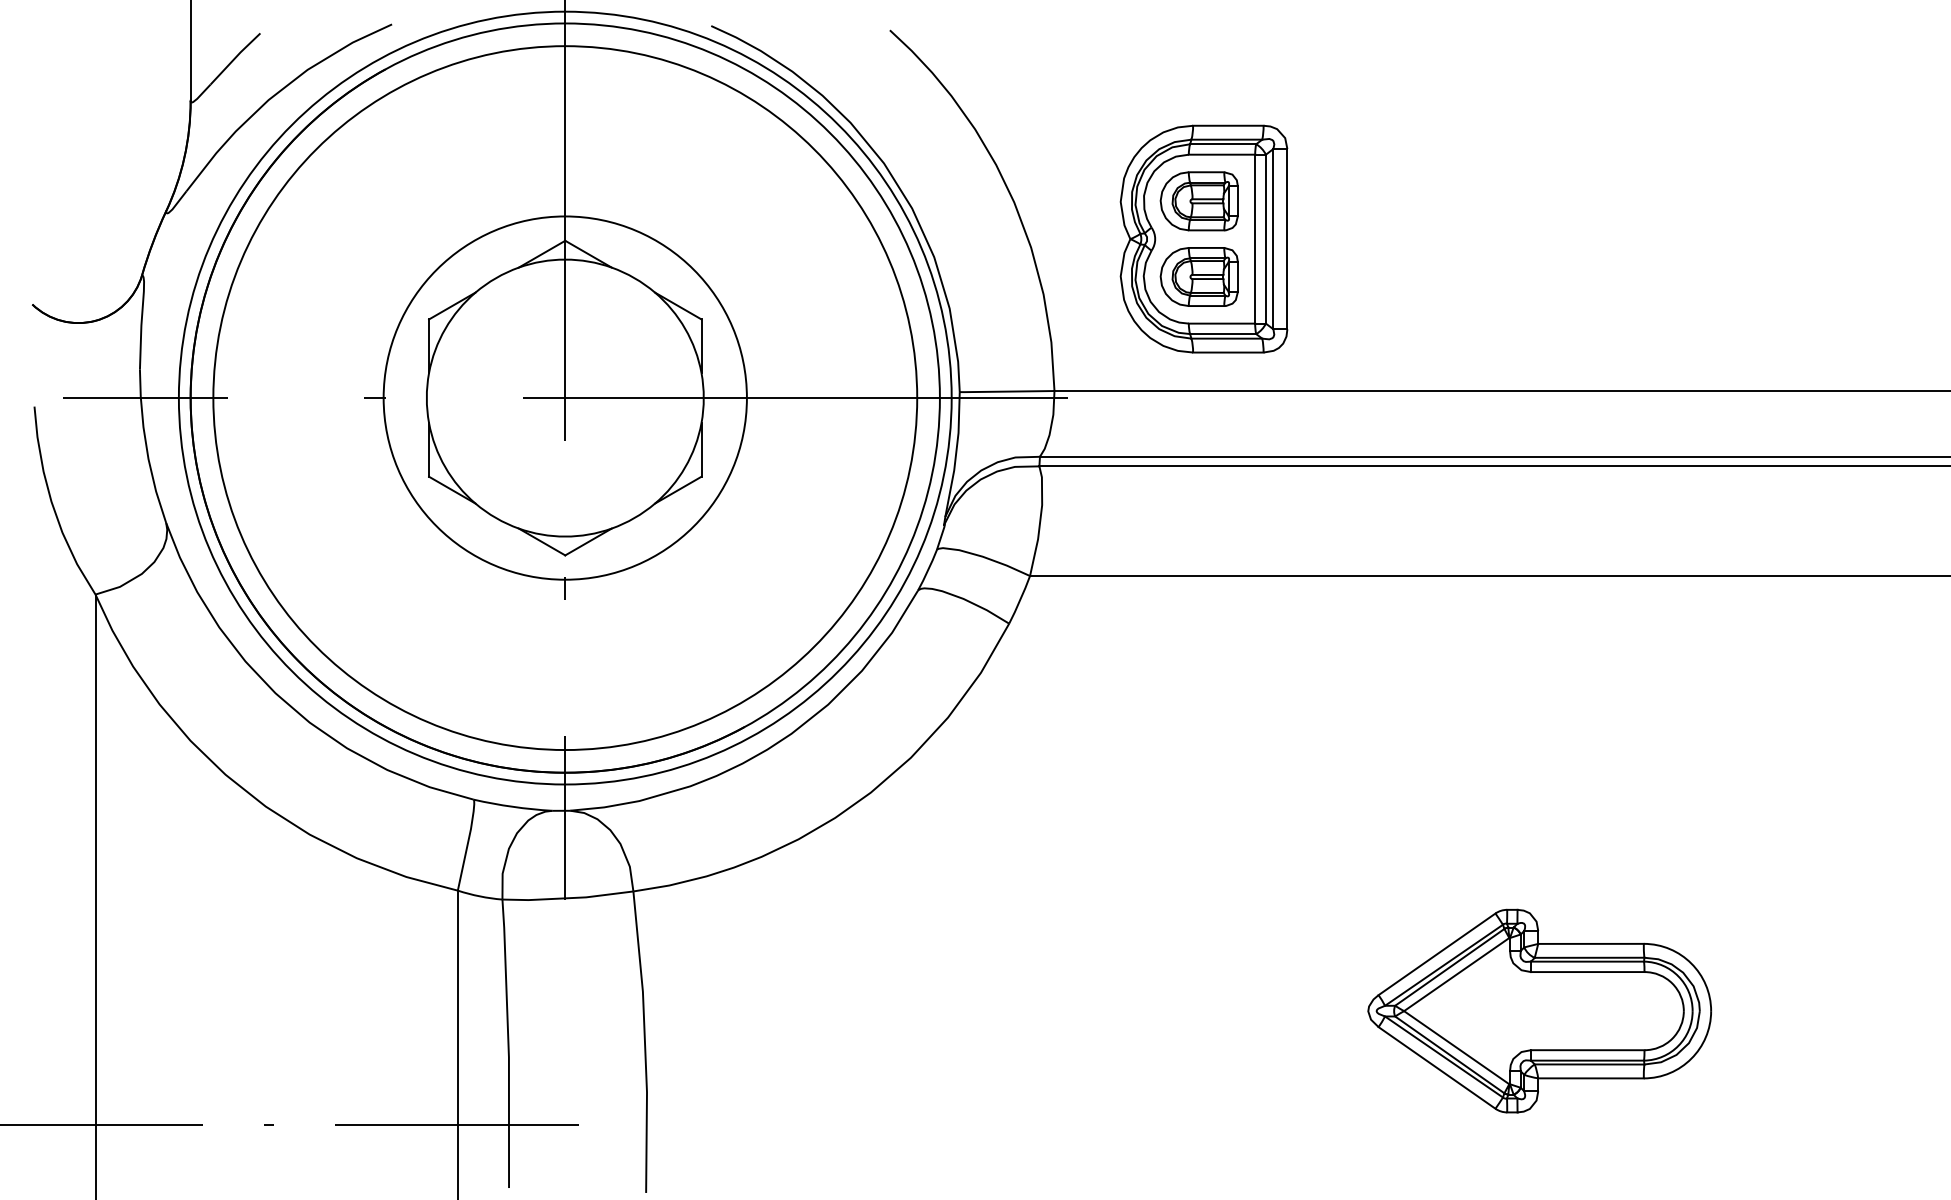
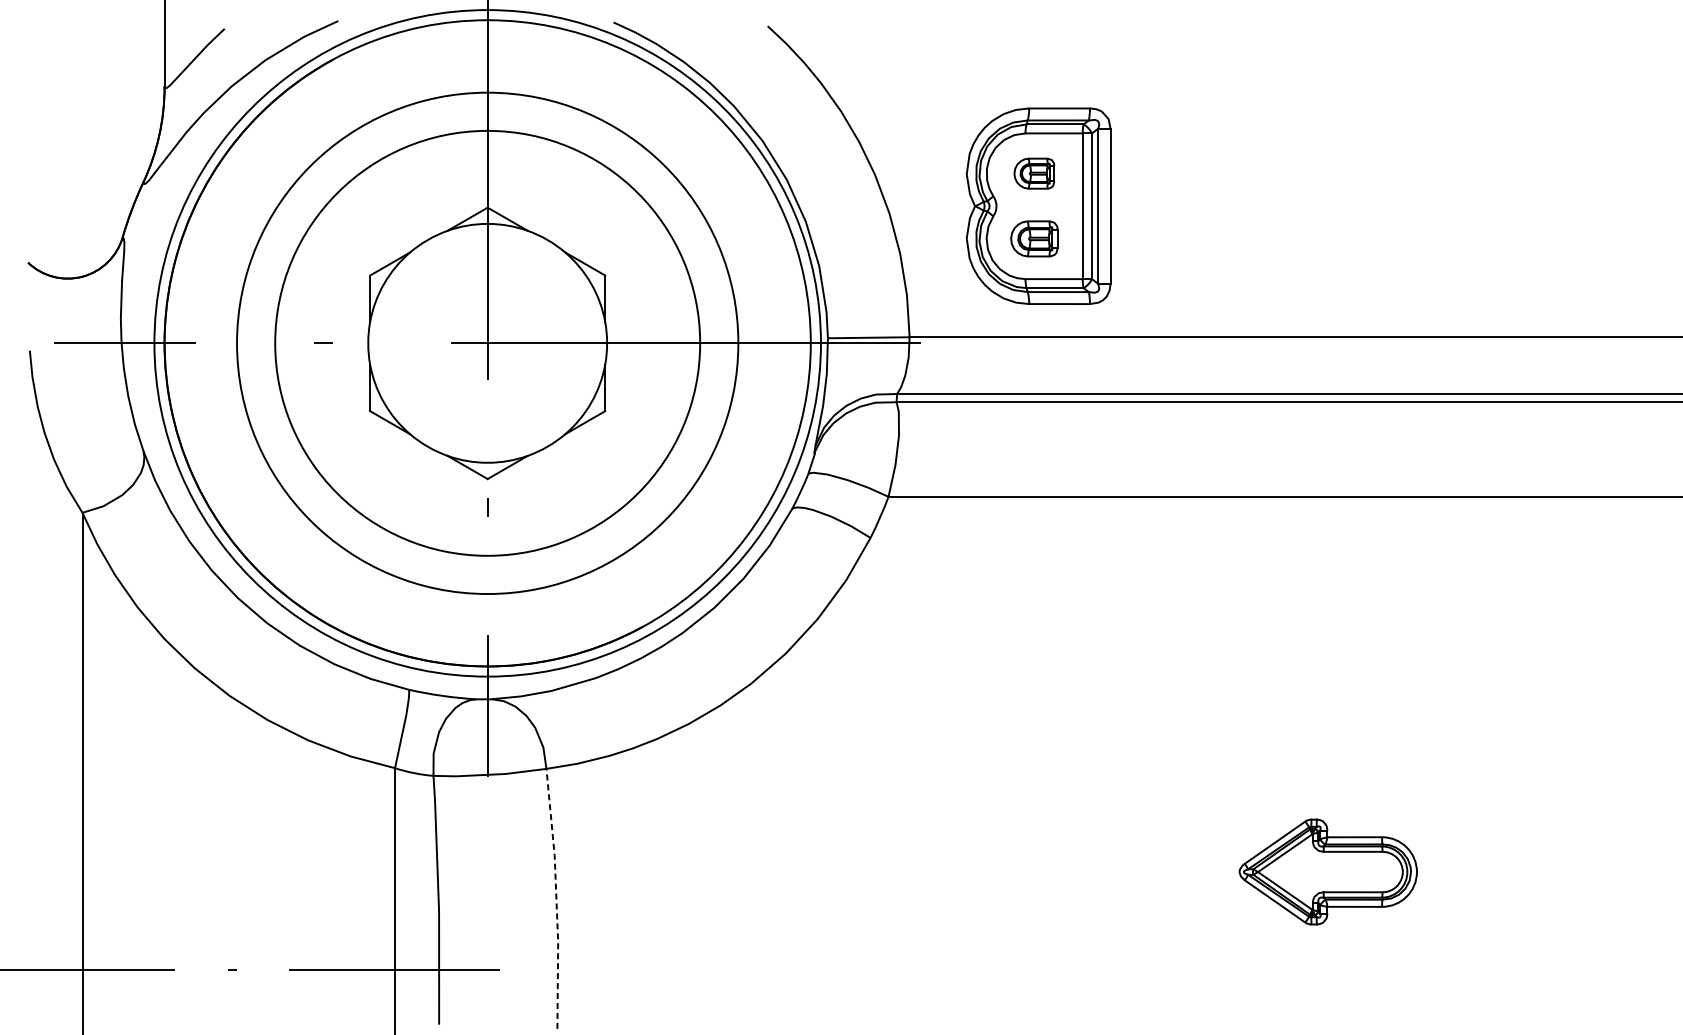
part: (1198, 201) -> (1033, 173), size x0.6
part: (1198, 276) -> (1033, 238), size x0.7
circle: (564, 397) -> (487, 342), size x1.6
circle: (565, 398) -> (487, 343), size x0.7
part: (1539, 1010) -> (1327, 871), size x0.6
line: (644, 1041) -> (556, 898), solid -> dashed

